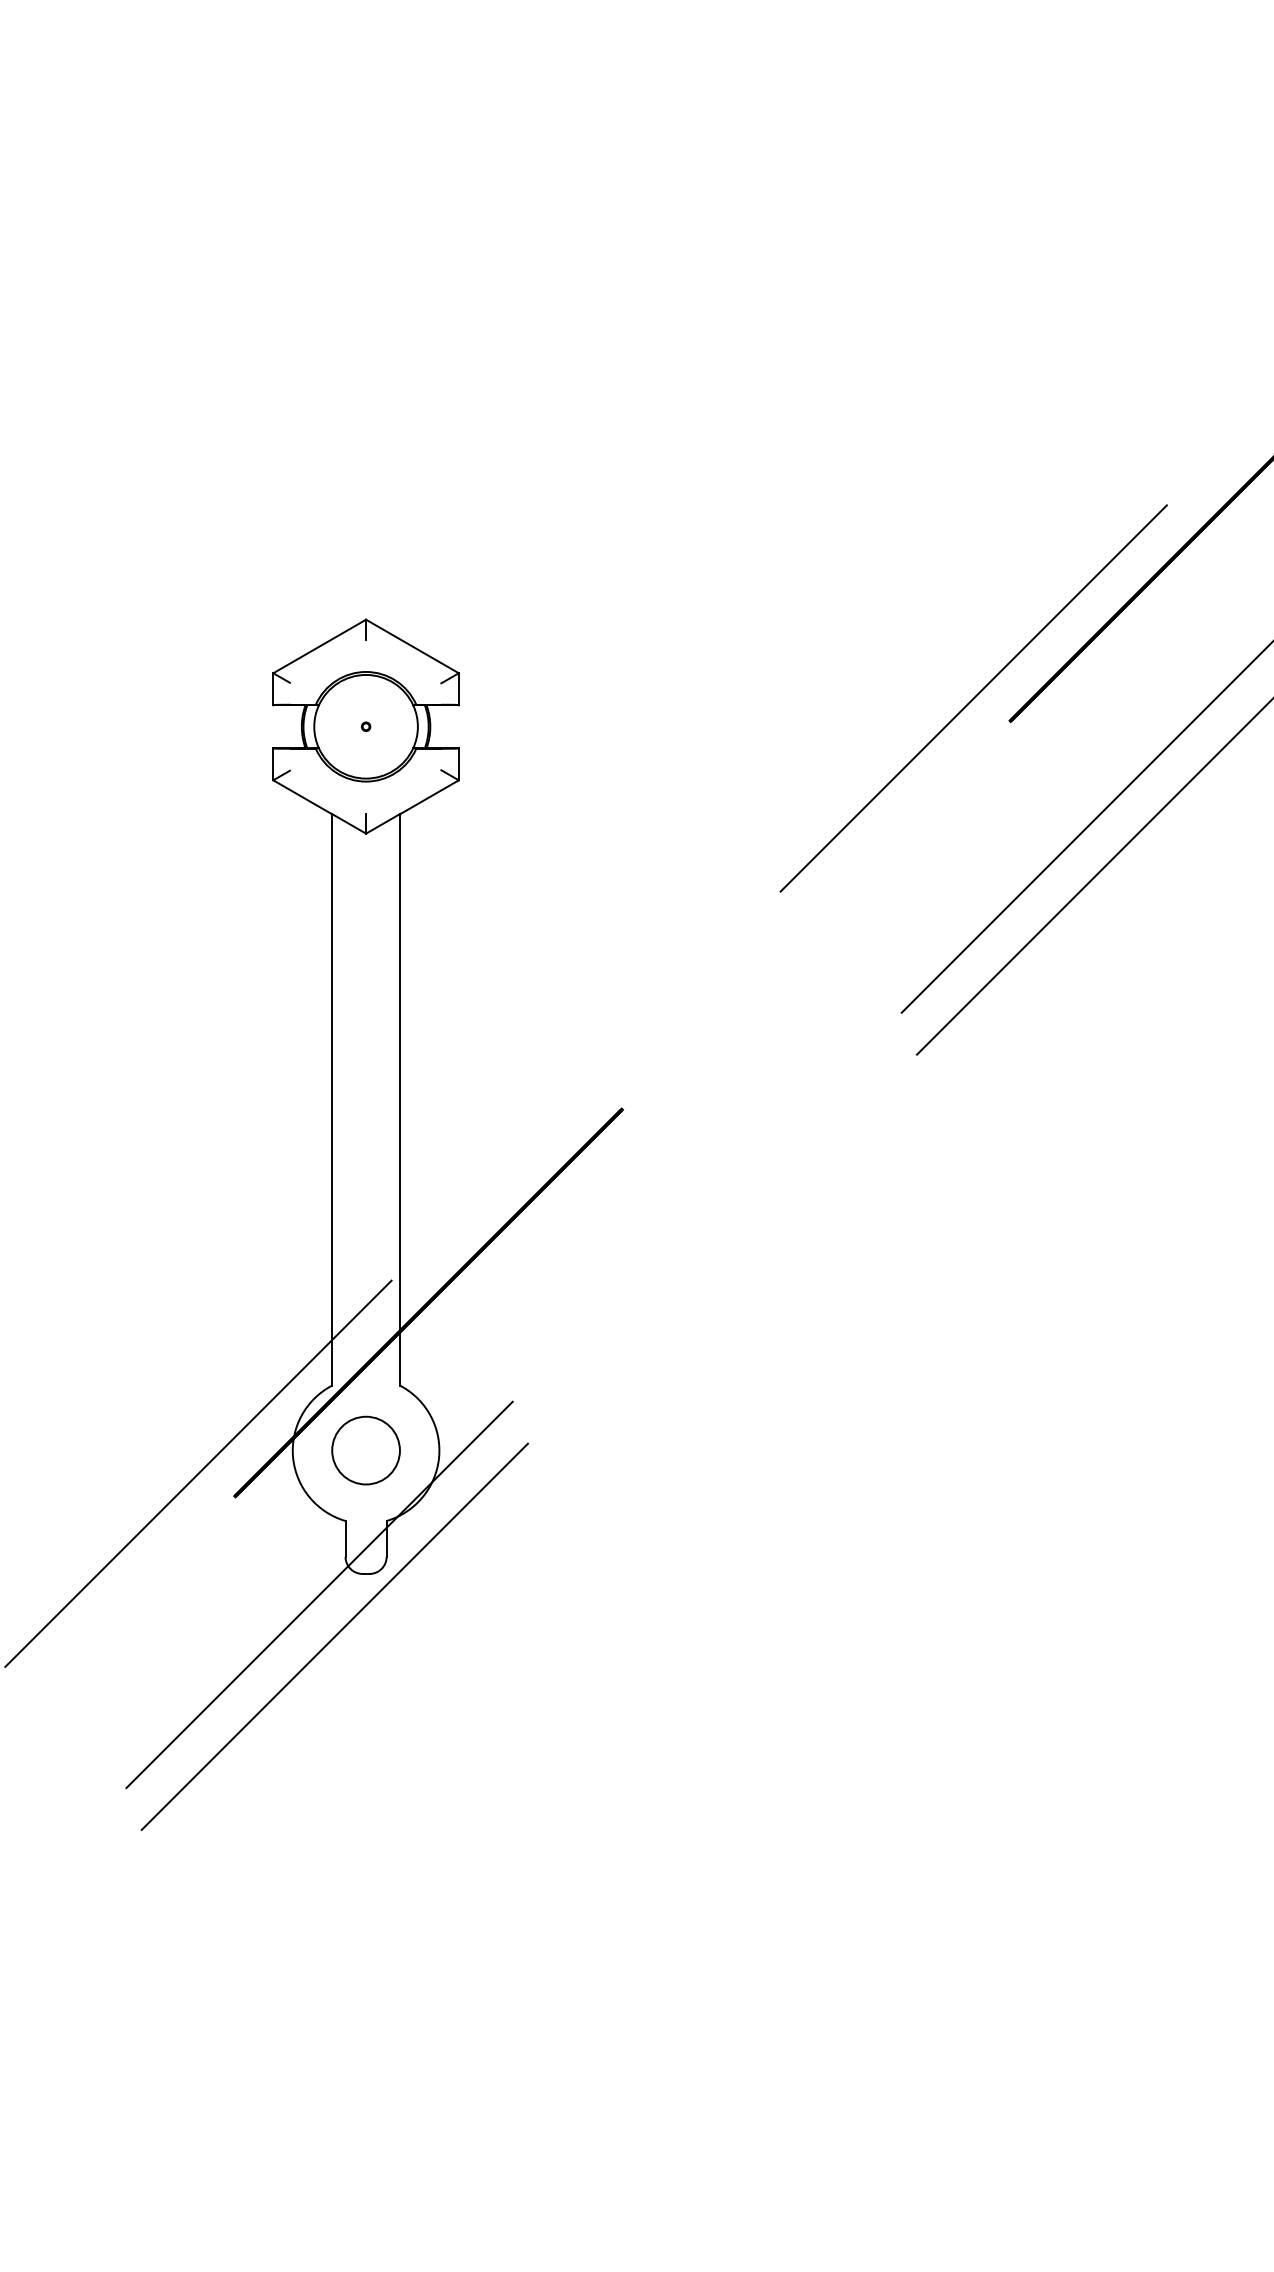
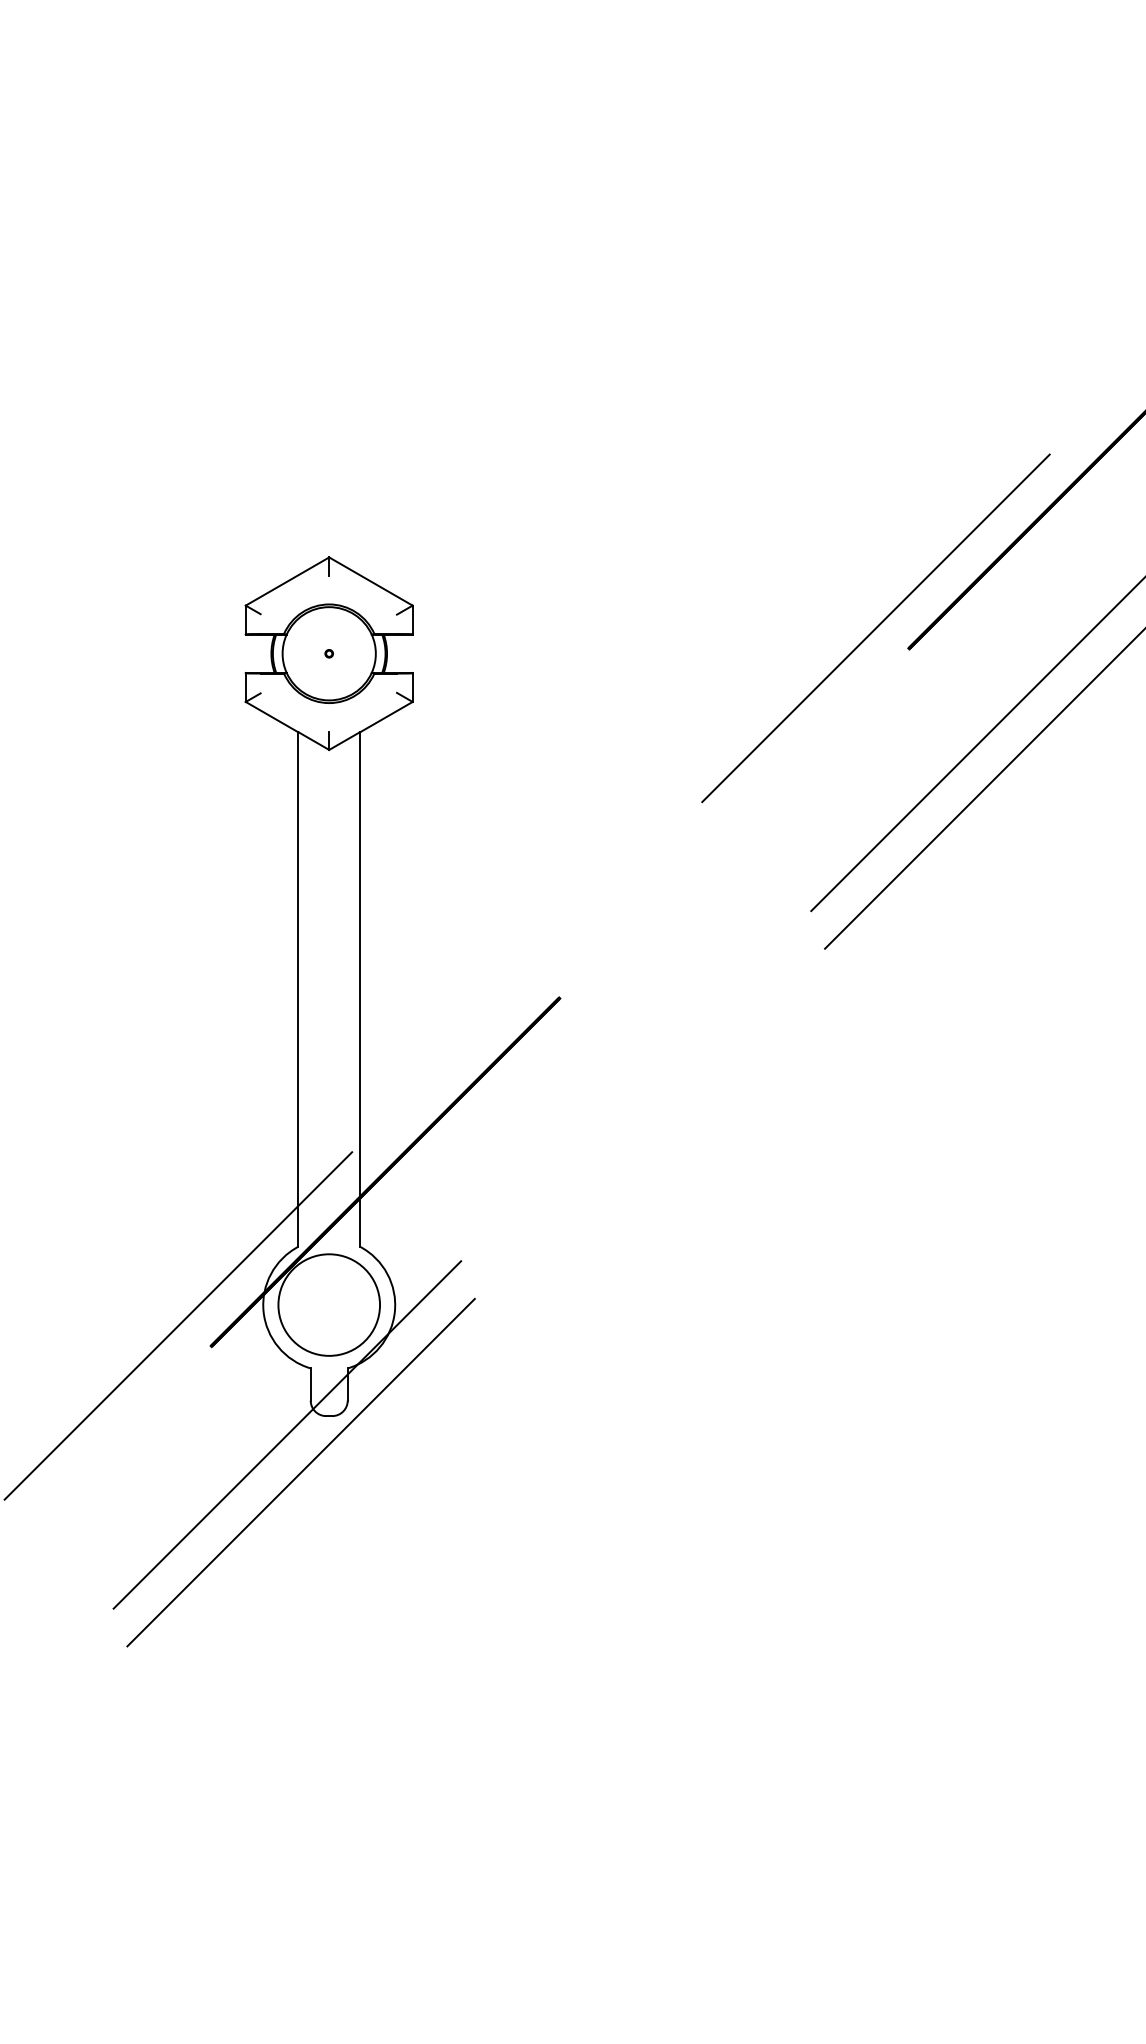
circle: (365, 1450) -> (328, 1304), size x1.67

